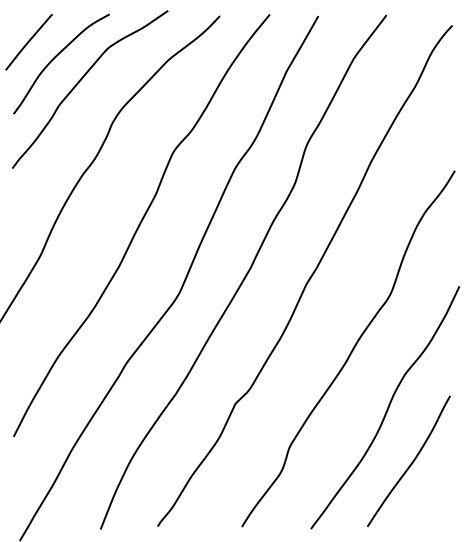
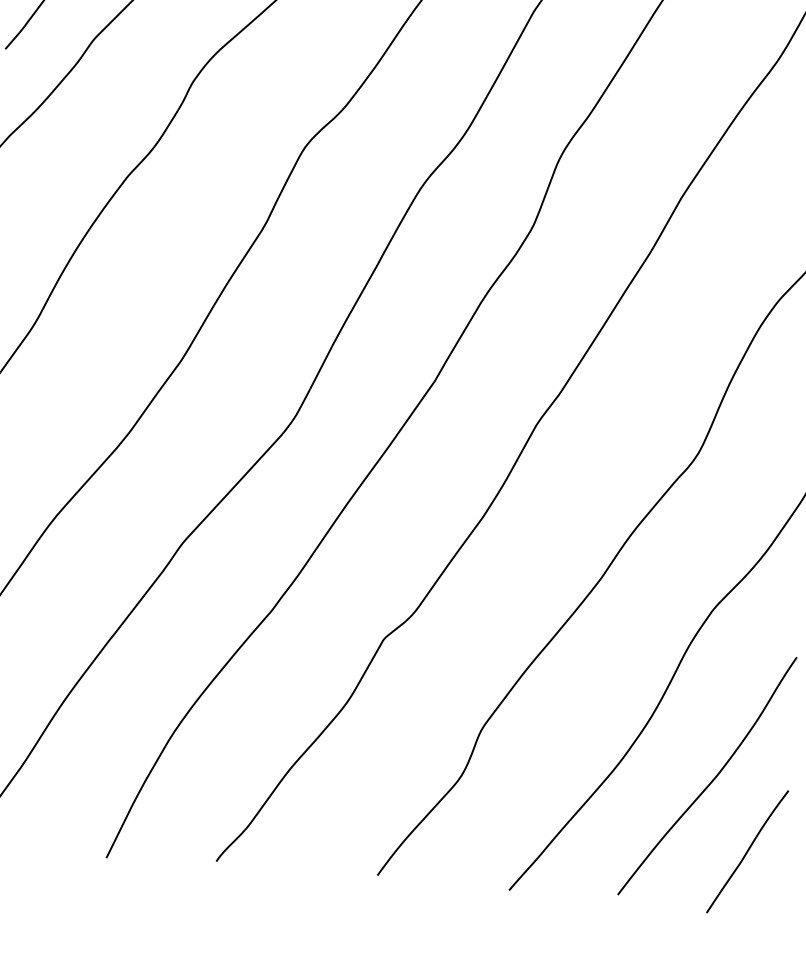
line: (432, 498) -> (746, 850), added

